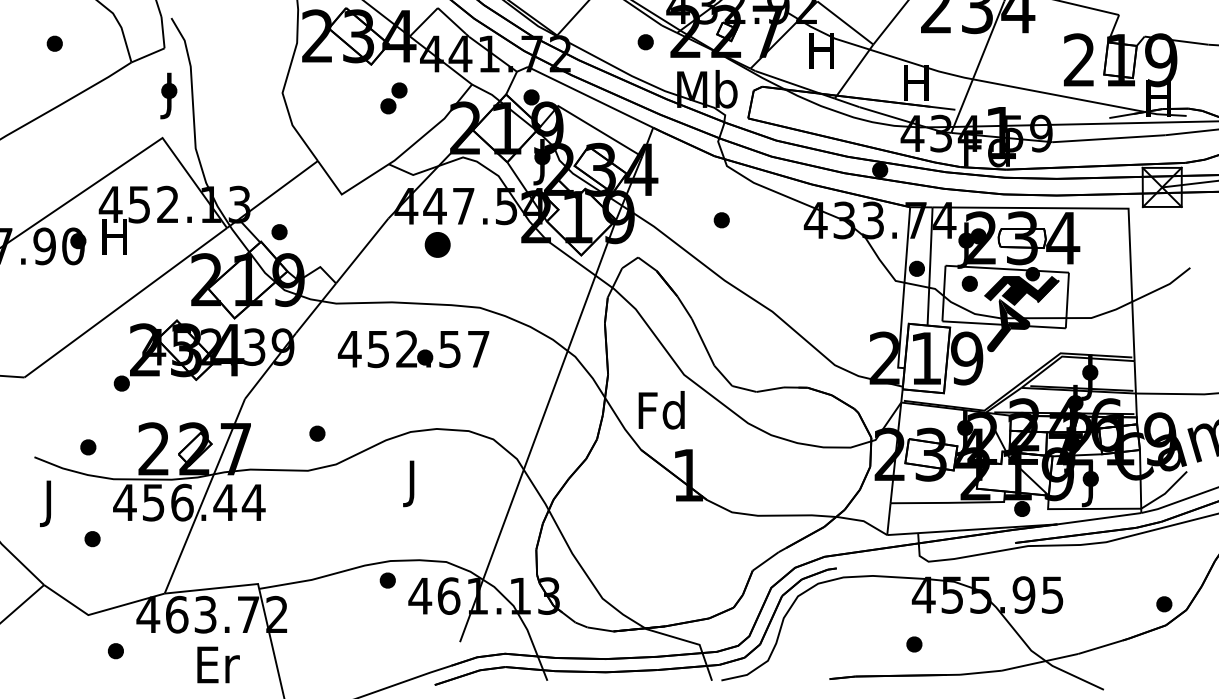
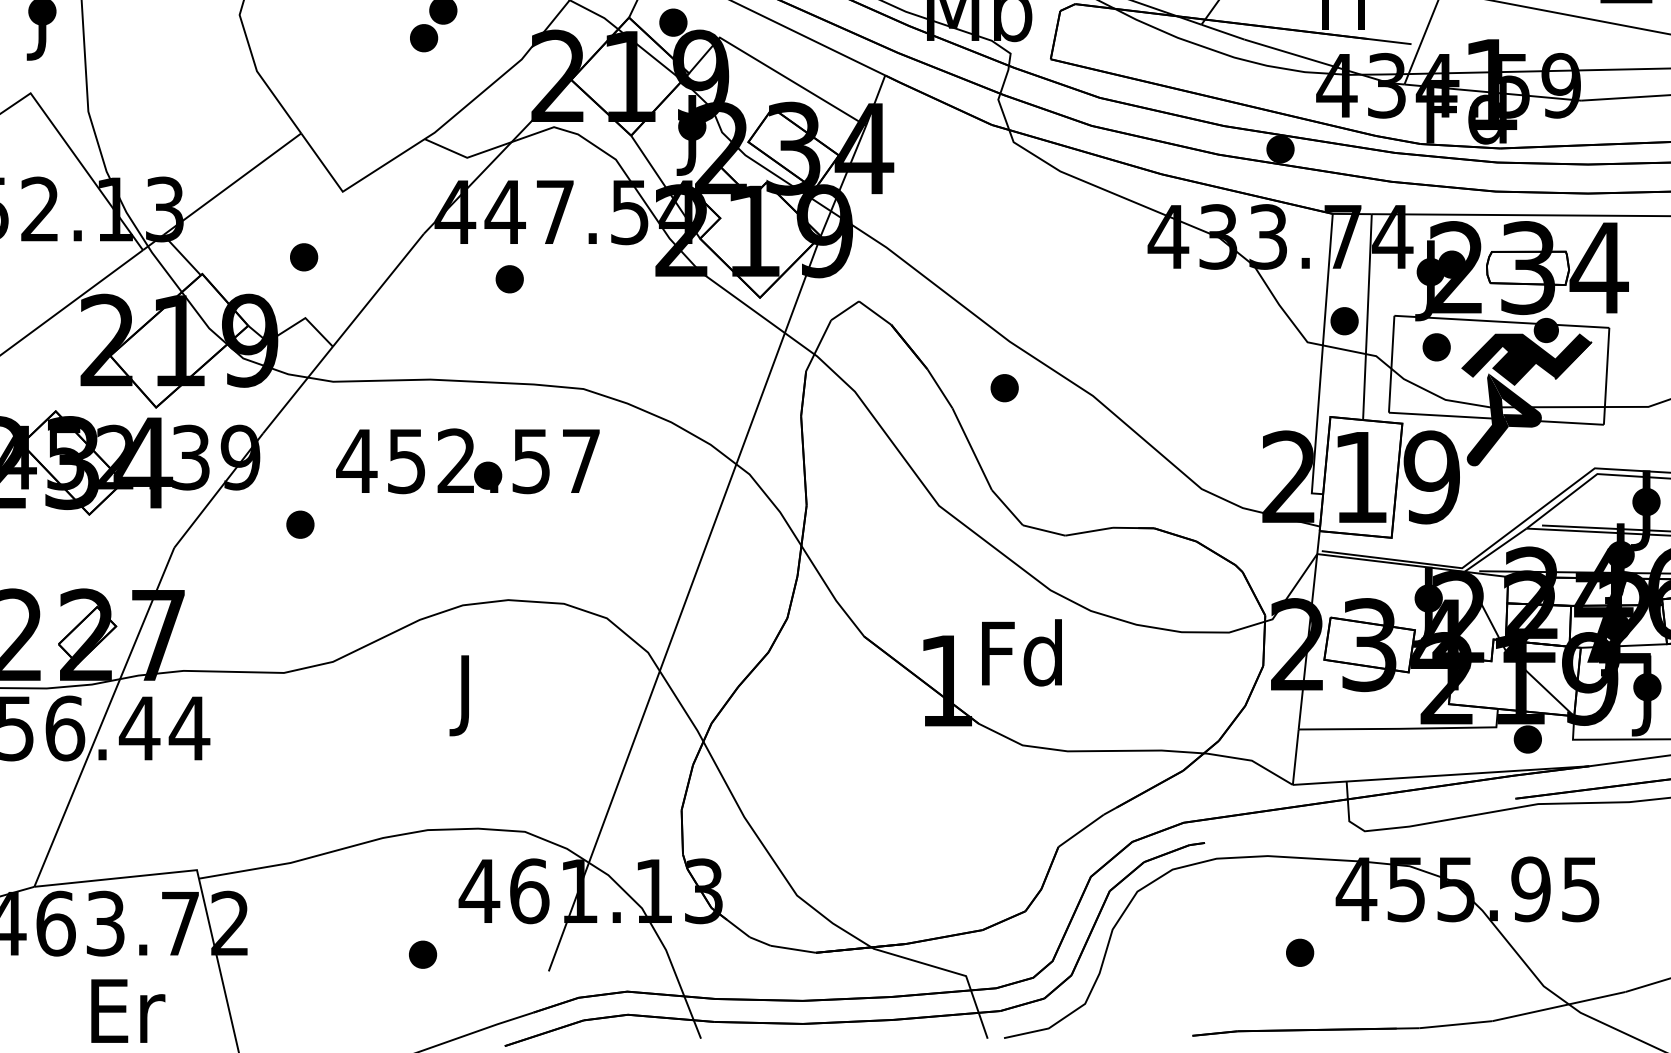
part: (721, 220) -> (1004, 388), moved
part: (279, 232) -> (304, 257), moved
part: (437, 244) -> (509, 278), size x0.62
text: (661, 410) -> (1021, 653), moved
part: (317, 433) -> (300, 524), moved
part: (387, 580) -> (422, 954), moved
part: (914, 644) -> (1300, 952), moved

